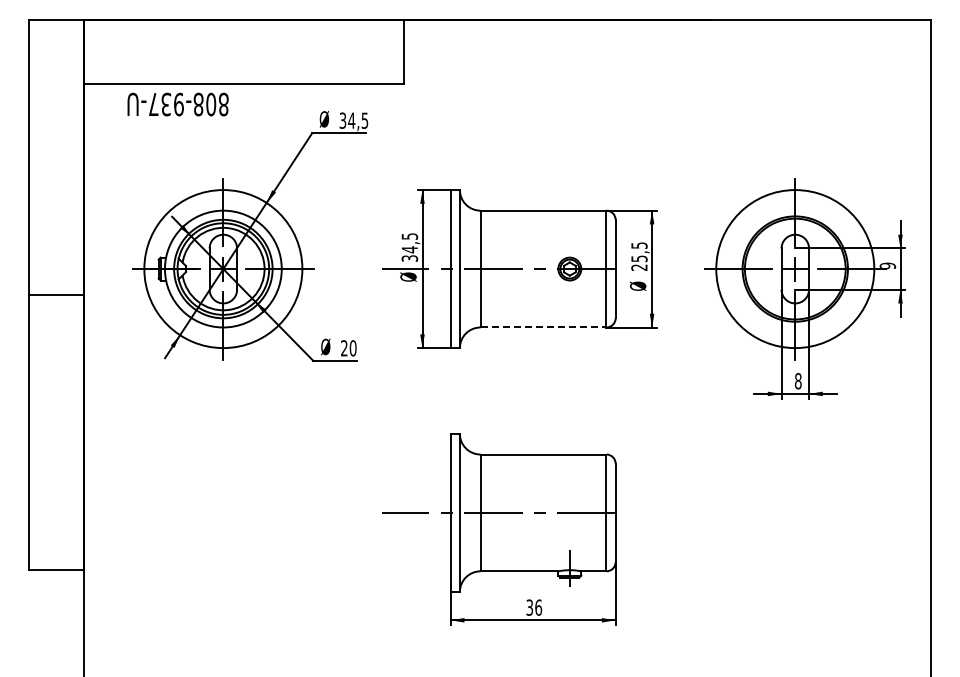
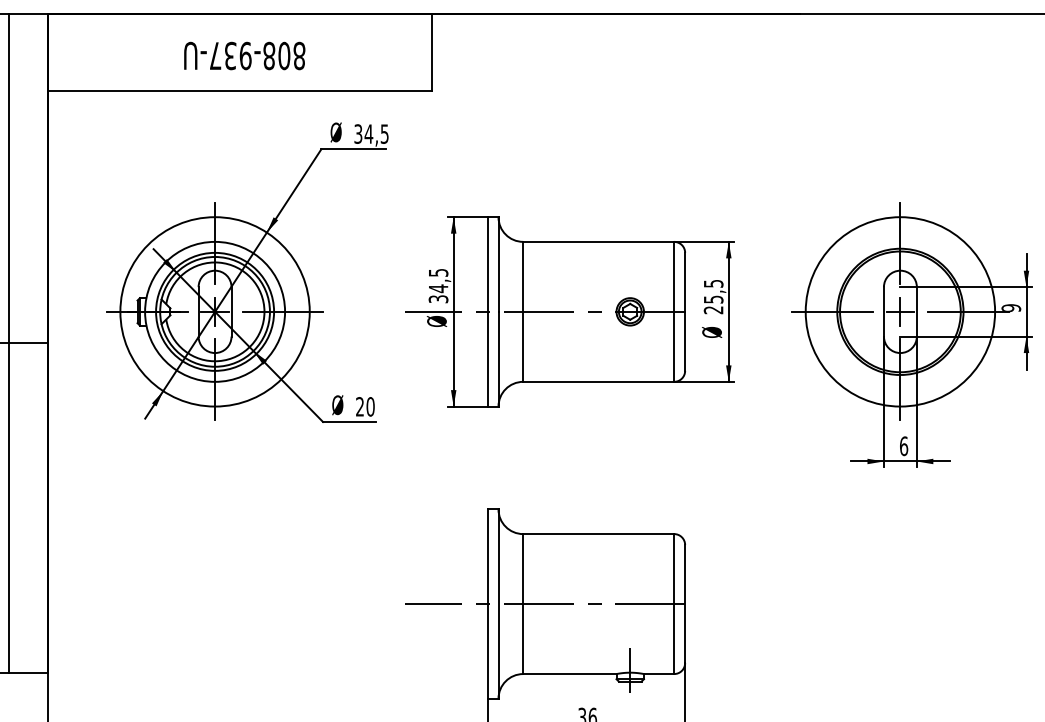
text: (177, 104) -> (243, 55), moved
line: (51, 295) -> (9, 343), added
line: (543, 327) -> (598, 381), dashed -> solid
text: (797, 381) -> (903, 446), 8 -> 6

